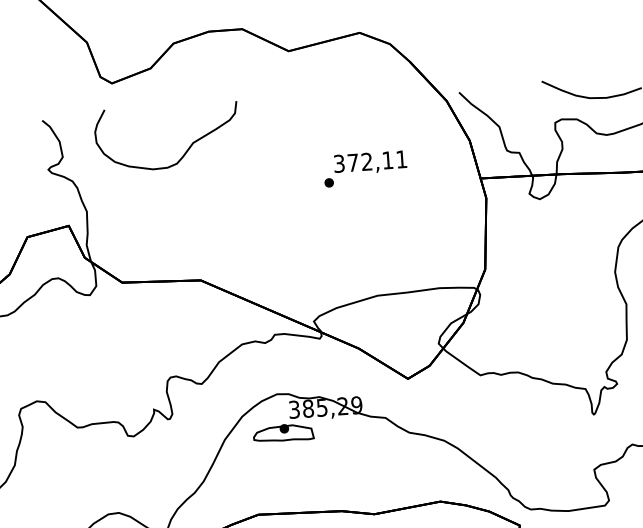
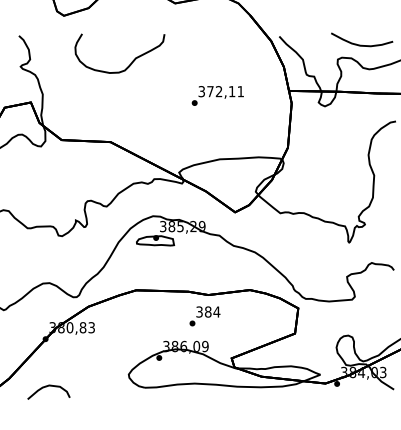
curve: (186, 148) -> (131, 61), moved
text: (364, 168) -> (217, 95), moved

